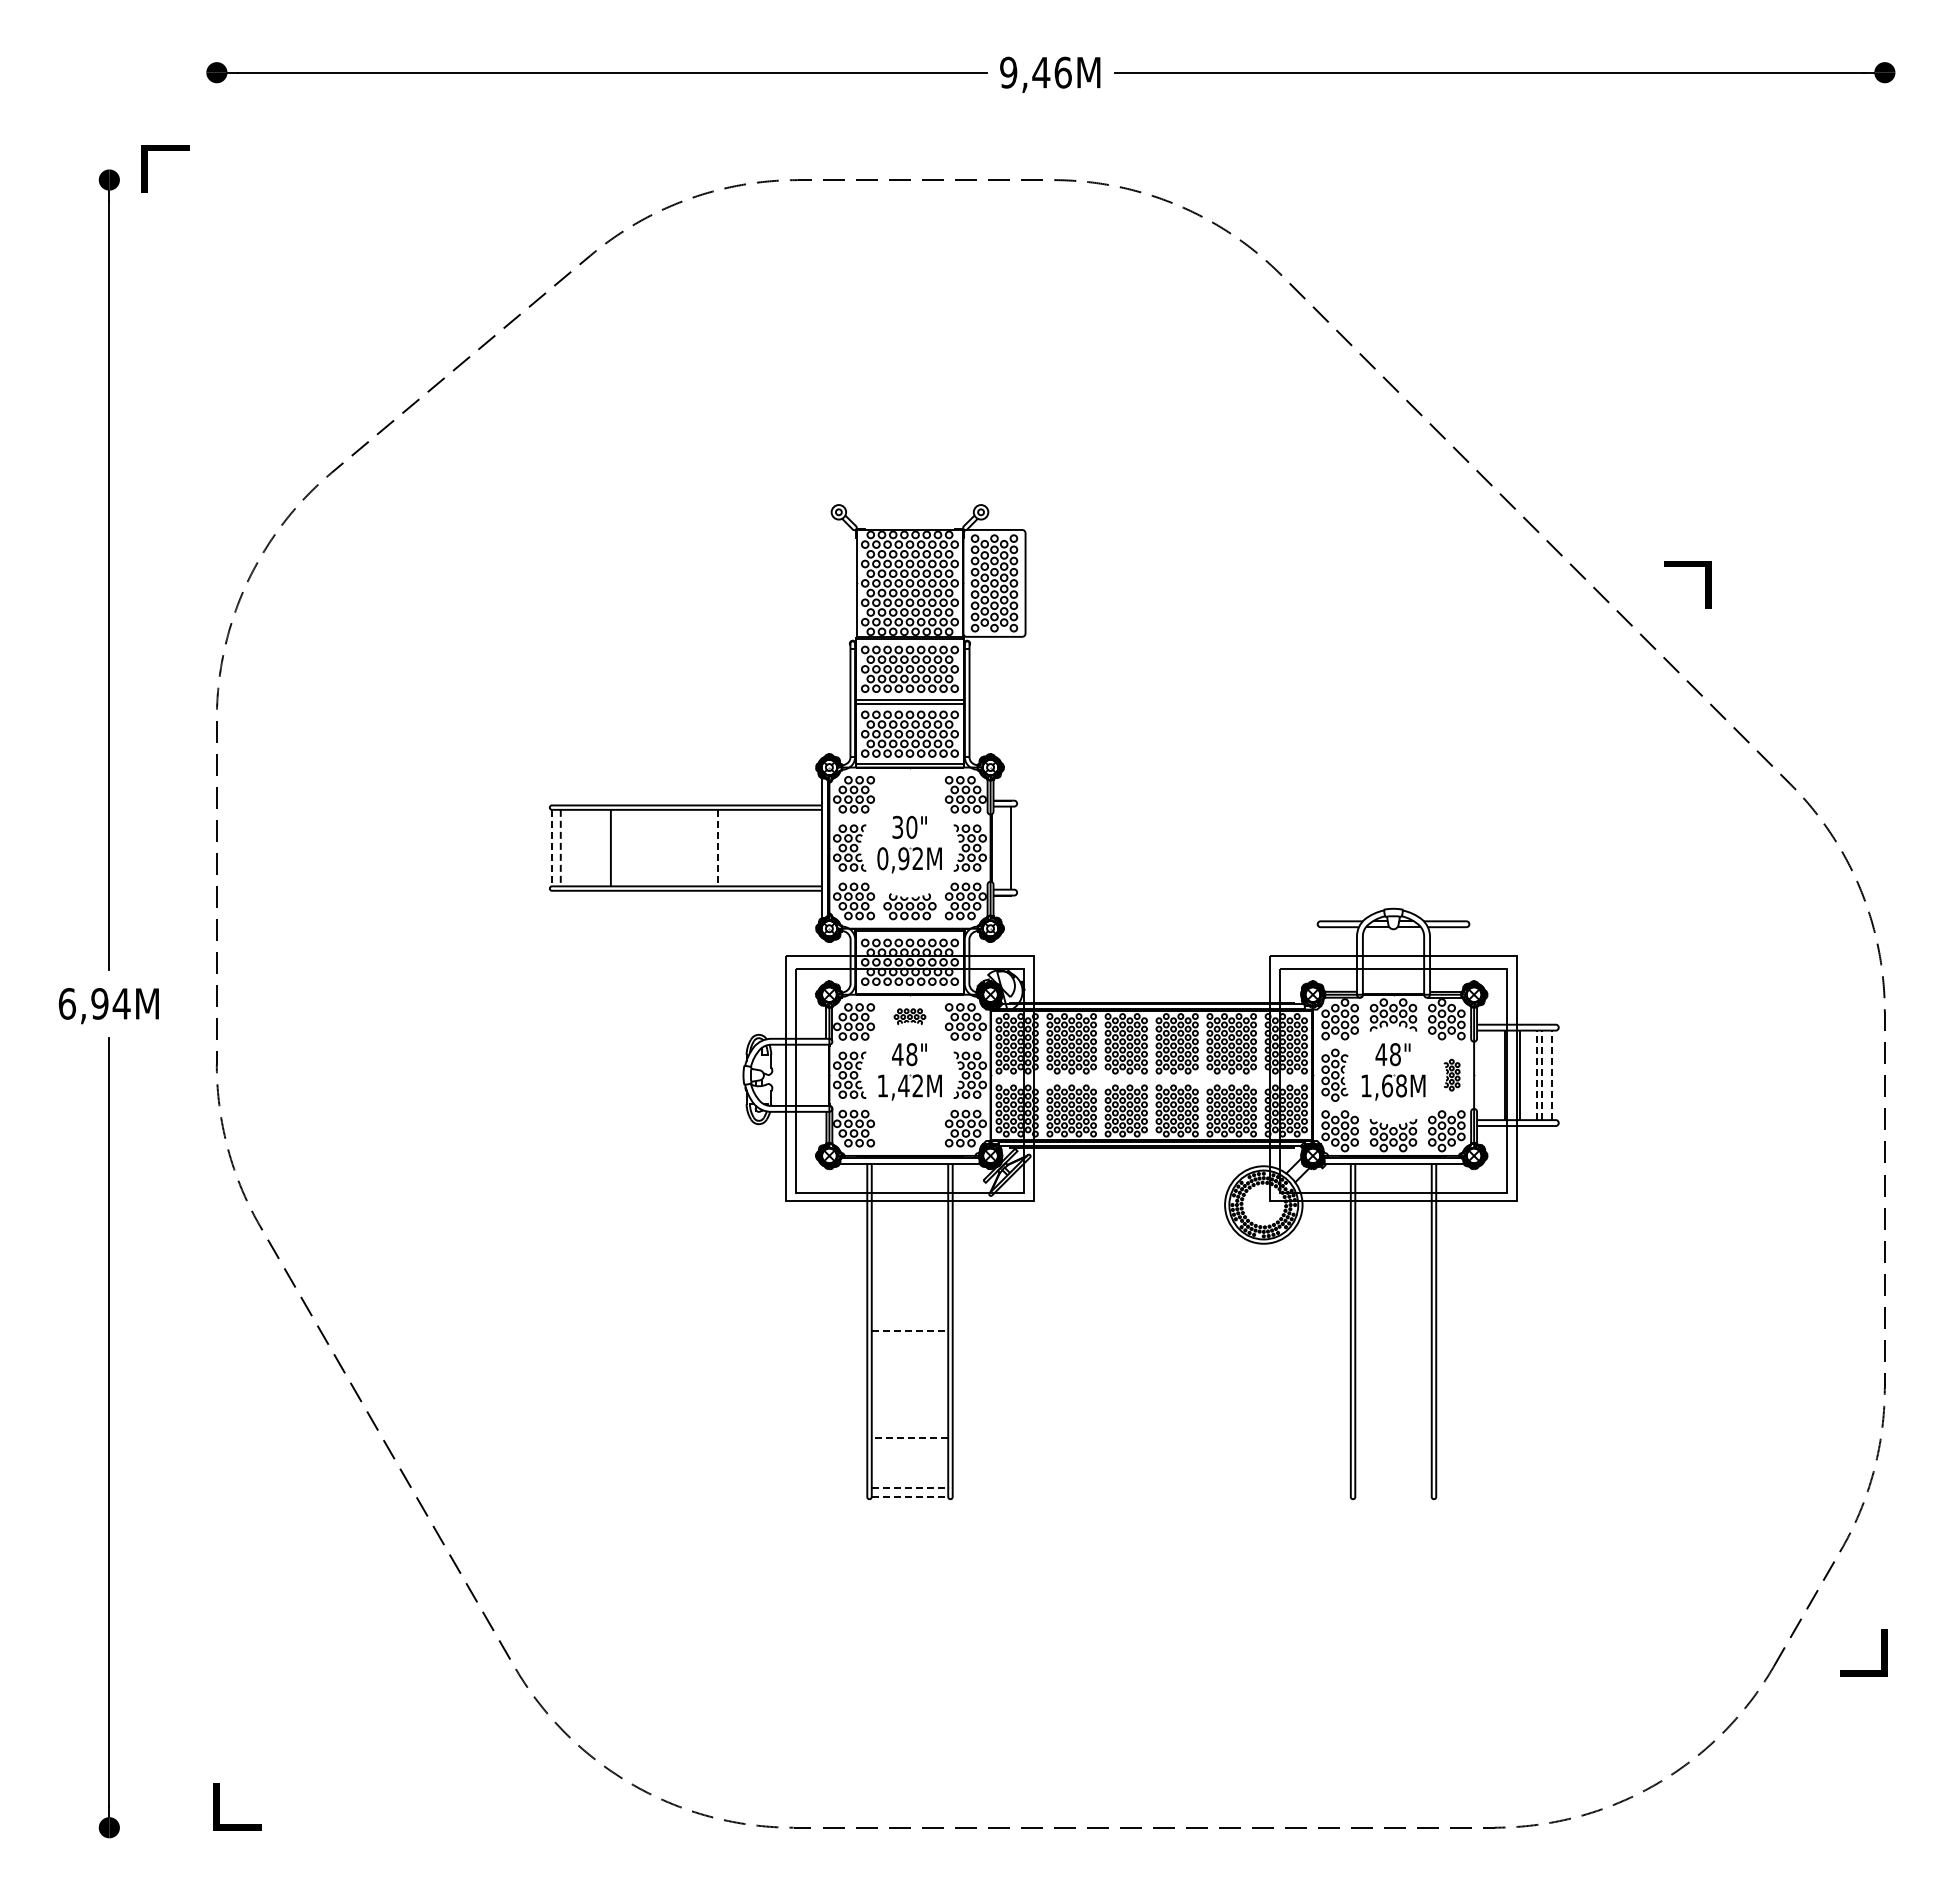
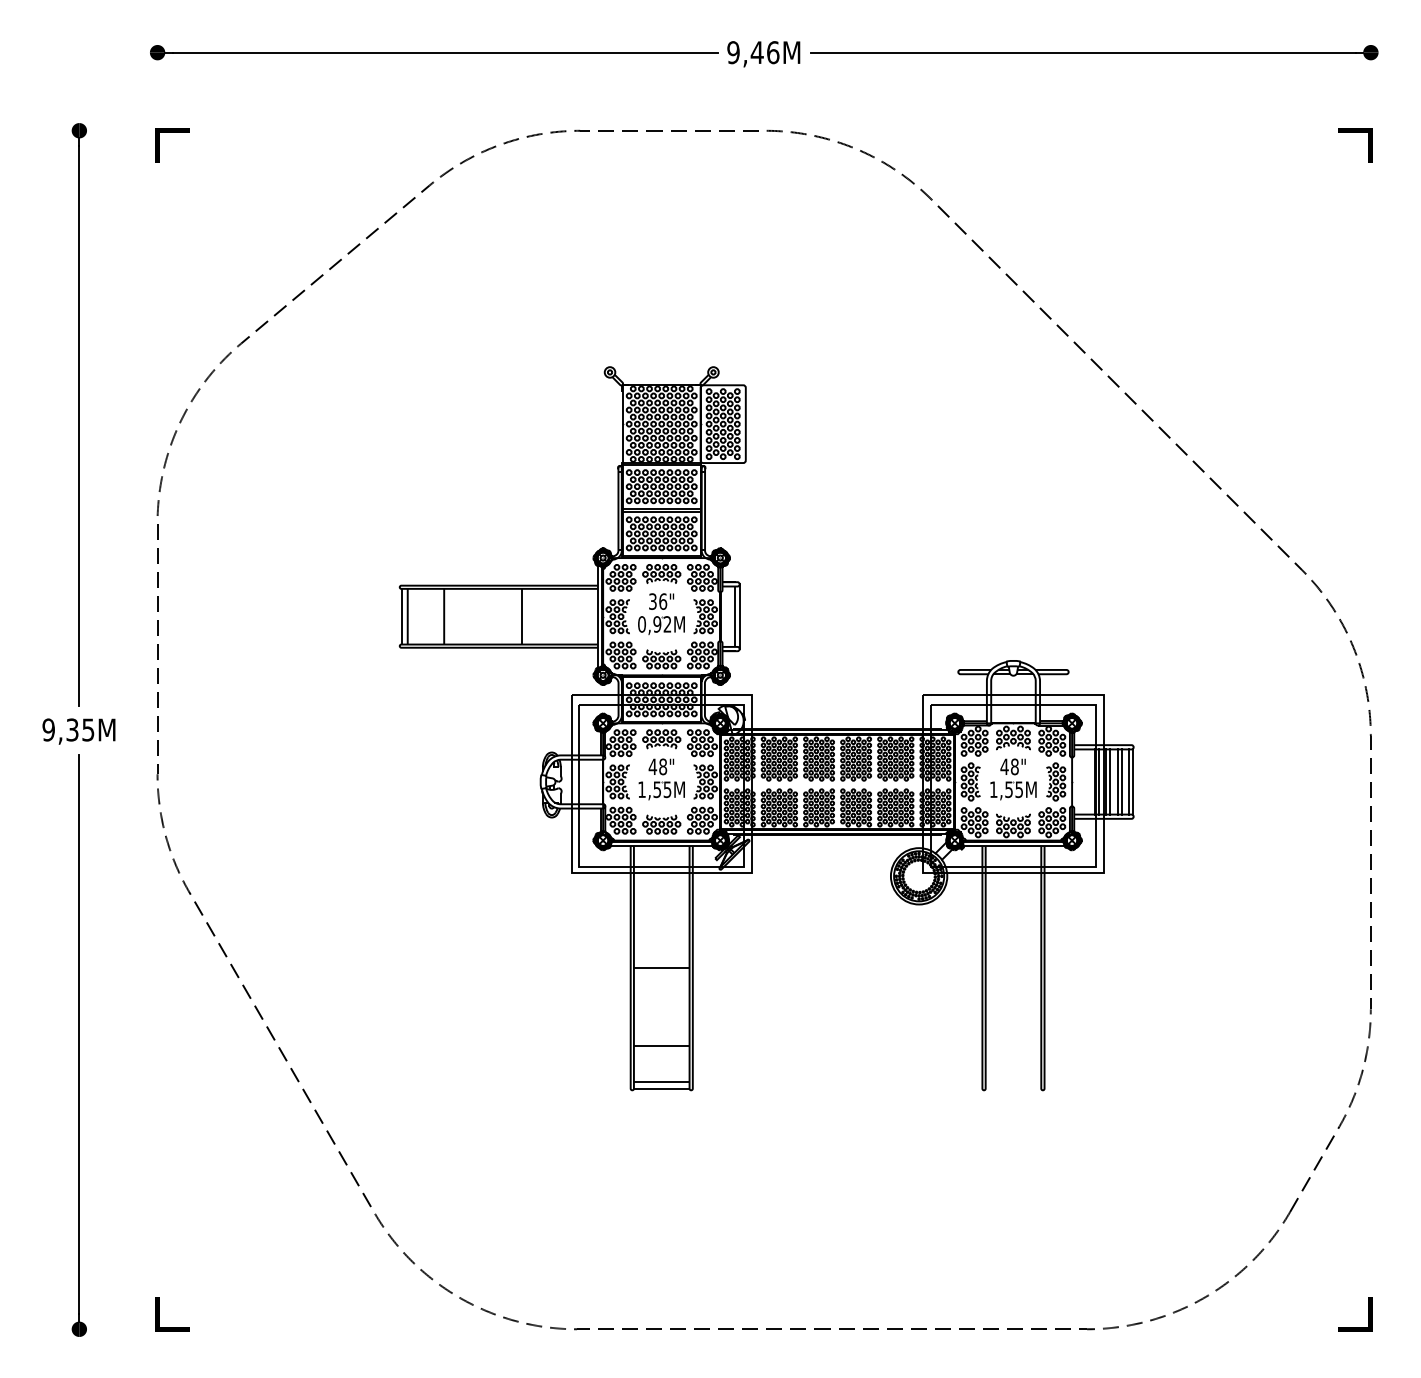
line: (165, 150) -> (172, 132), moved
line: (1687, 566) -> (1355, 132), moved
part: (909, 789) -> (661, 574), added
text: (911, 826) -> (662, 600), 30" -> 36"
line: (1017, 847) -> (739, 616), added
line: (552, 848) -> (401, 616), dashed -> solid
line: (560, 848) -> (407, 616), dashed -> solid
line: (718, 848) -> (522, 616), dashed -> solid
text: (94, 1003) -> (68, 729), 6,94M -> 9,35M
part: (909, 1016) -> (661, 739), size x1.67
part: (1451, 1074) -> (1055, 781), size x1.67
line: (1557, 1074) -> (1132, 781), added
line: (1511, 1075) -> (1099, 782), added
line: (1526, 1075) -> (1110, 782), added
line: (1536, 1075) -> (1117, 782), dashed -> solid
line: (1542, 1075) -> (1121, 782), dashed -> solid
line: (1552, 1075) -> (1129, 782), dashed -> solid
text: (910, 1085) -> (662, 789), 1,42M -> 1,55M
text: (1394, 1085) -> (1014, 789), 1,68M -> 1,55M
part: (909, 1133) -> (661, 824), added
line: (910, 1331) -> (662, 968), dashed -> solid
line: (909, 1438) -> (661, 1046), dashed -> solid
line: (910, 1488) -> (662, 1082), dashed -> solid
line: (910, 1496) -> (662, 1088), dashed -> solid
line: (1881, 1652) -> (1368, 1313), moved

